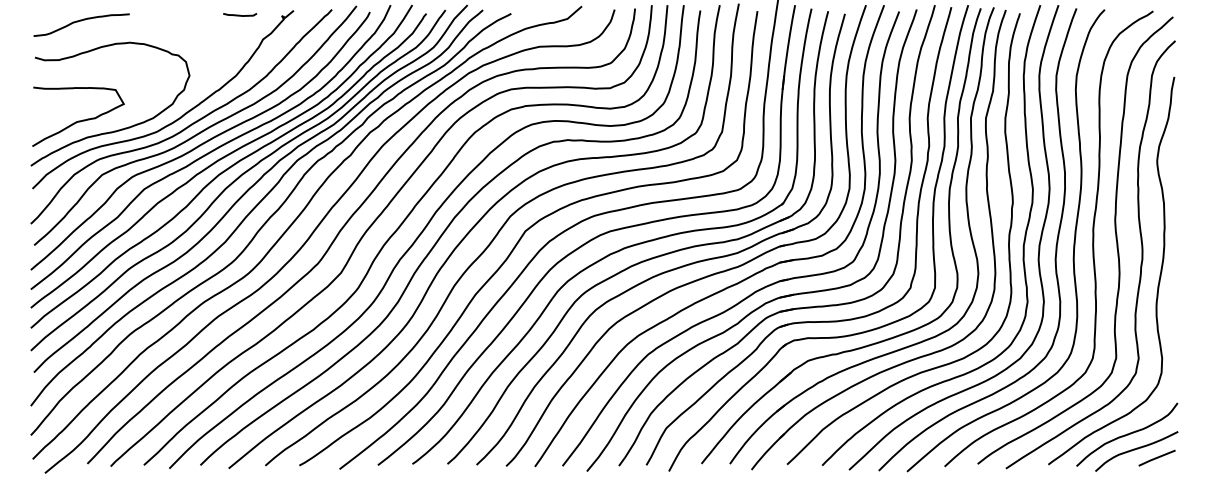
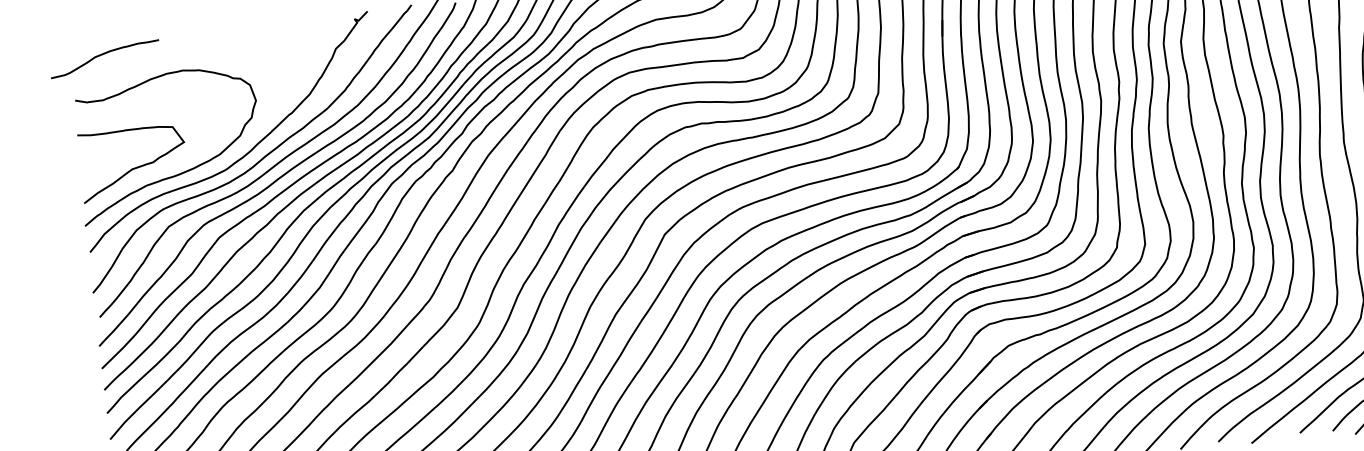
curve: (240, 14) -> (306, 23), removed
curve: (81, 21) -> (104, 54), moved

